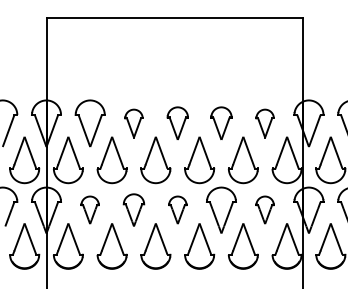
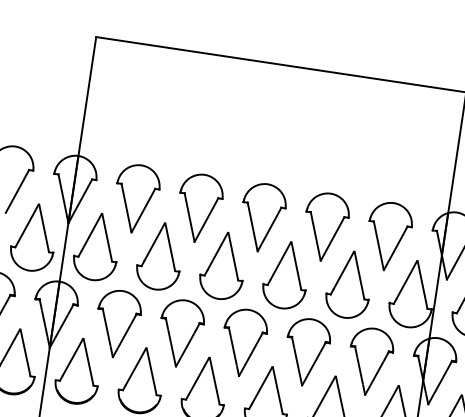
part: (133, 123) -> (198, 207), size x1.67
part: (177, 123) -> (262, 217), size x1.43
part: (221, 123) -> (325, 226), size x1.43
part: (264, 123) -> (387, 236), size x1.67
part: (89, 209) -> (116, 322), size x1.67
part: (133, 209) -> (180, 332), size x1.43
part: (177, 209) -> (243, 341), size x1.67
part: (264, 209) -> (369, 360), size x1.67

